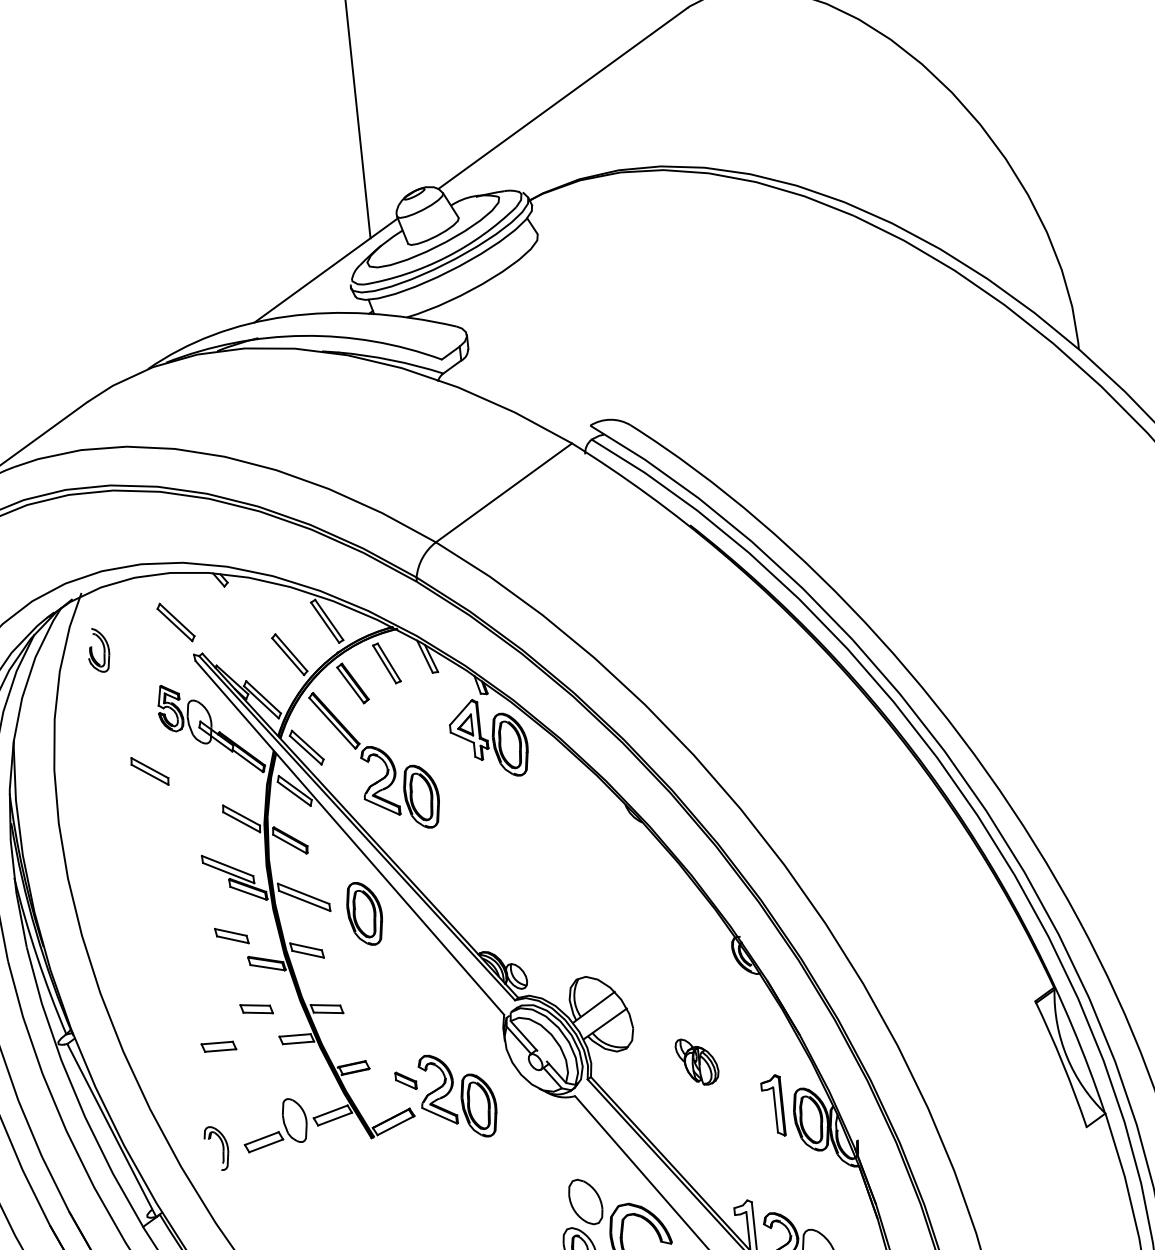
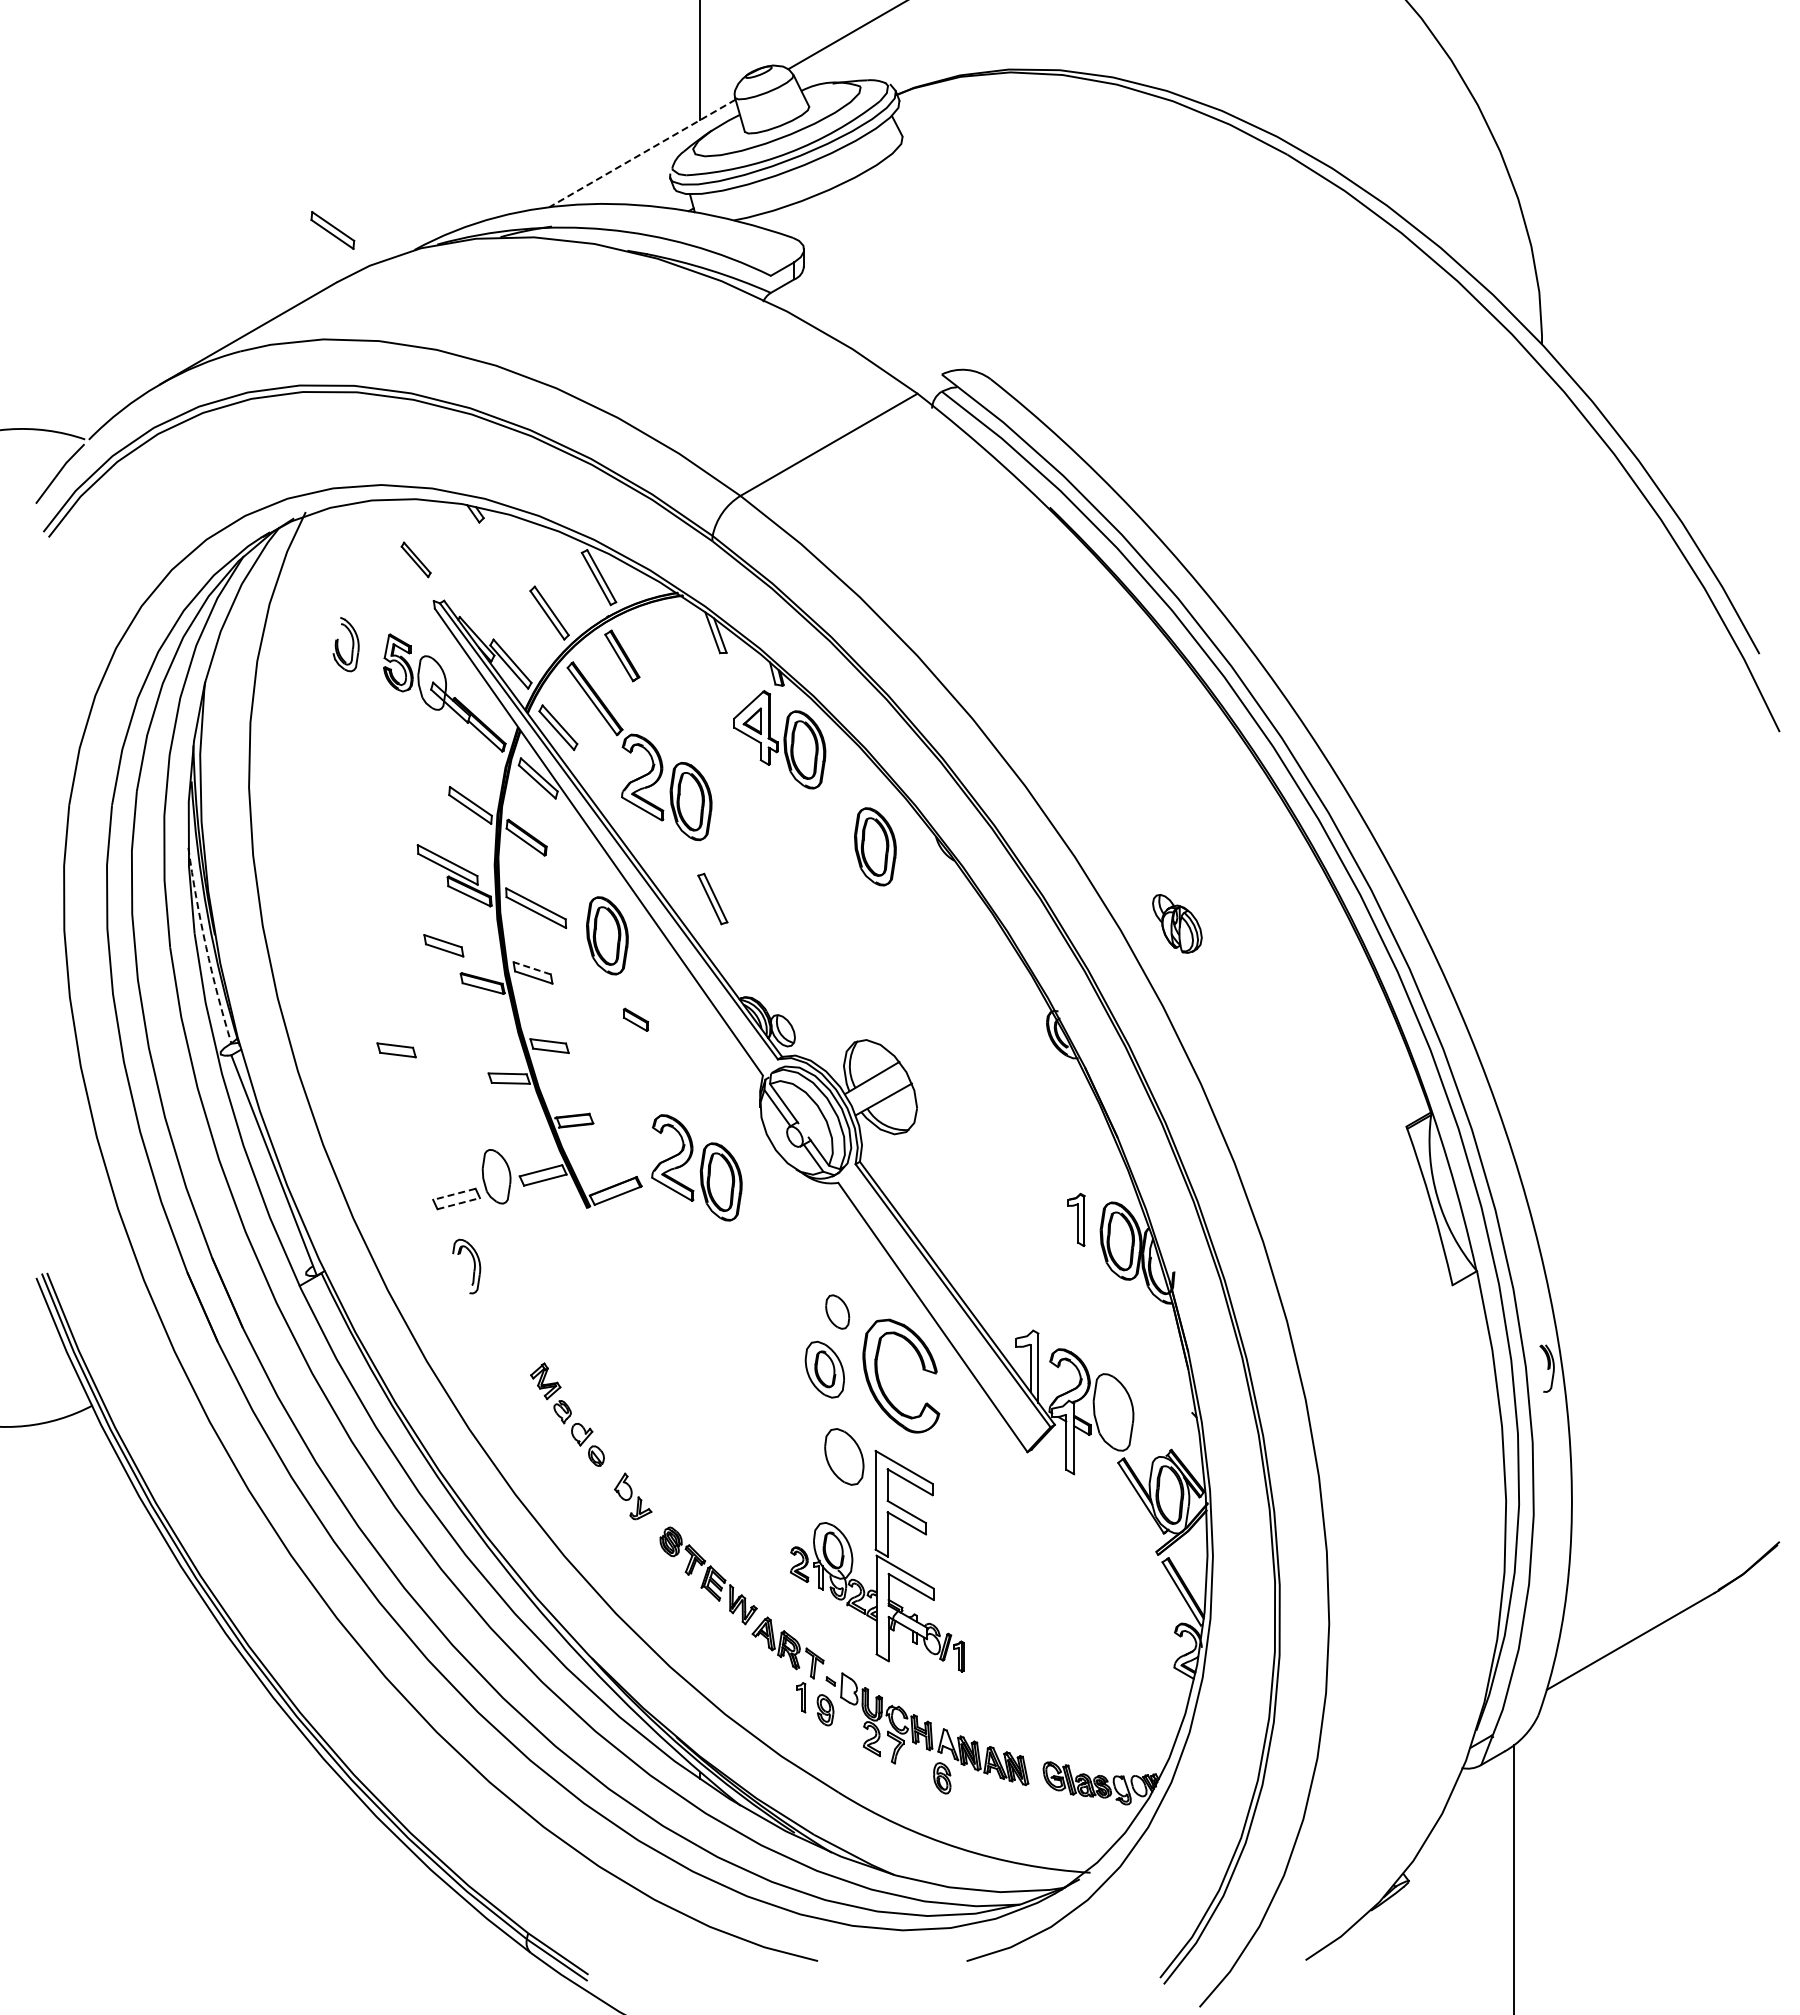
line: (326, 270) -> (642, 153), solid -> dashed
part: (175, 622) -> (415, 559), size x0.7
part: (92, 650) -> (338, 644), moved
part: (386, 663) -> (712, 898), moved
part: (149, 771) -> (332, 230), moved
part: (576, 817) -> (875, 846), added
line: (306, 947) -> (532, 968), solid -> dashed
arc: (37, 957) -> (206, 946), solid -> dashed
part: (256, 1009) -> (396, 1050), moved
part: (218, 1046) -> (413, 1077), removed
part: (697, 1061) -> (1177, 923), moved
part: (405, 1080) -> (635, 1019), moved
part: (773, 1105) -> (1076, 1219), size x0.7
line: (261, 1138) -> (454, 1194), solid -> dashed
line: (266, 1145) -> (458, 1203), solid -> dashed
part: (222, 1149) -> (473, 1268), moved
part: (585, 1201) -> (837, 1311), size x0.6

